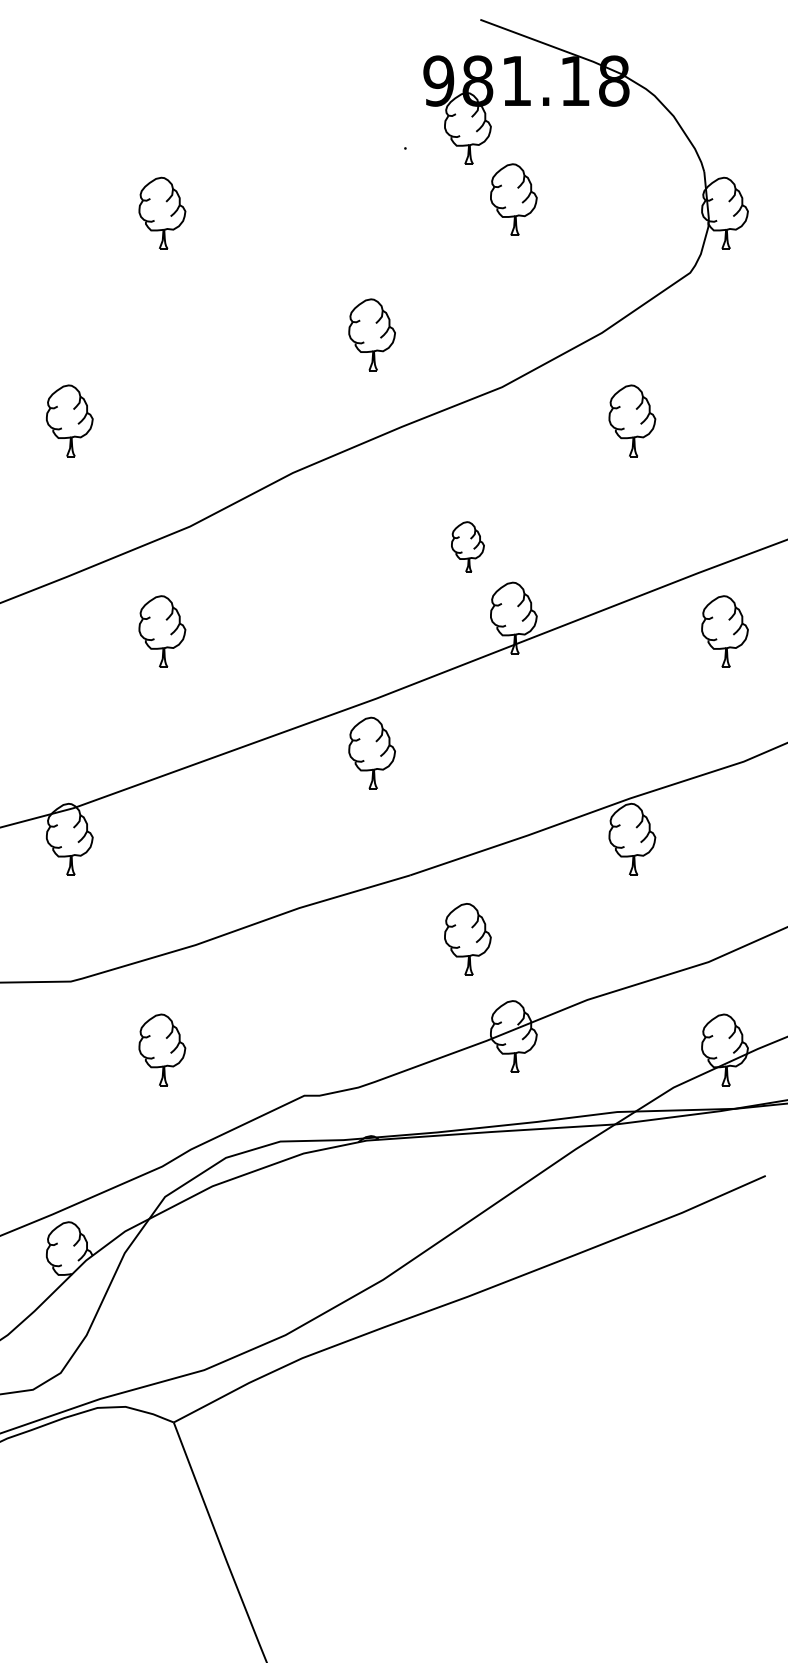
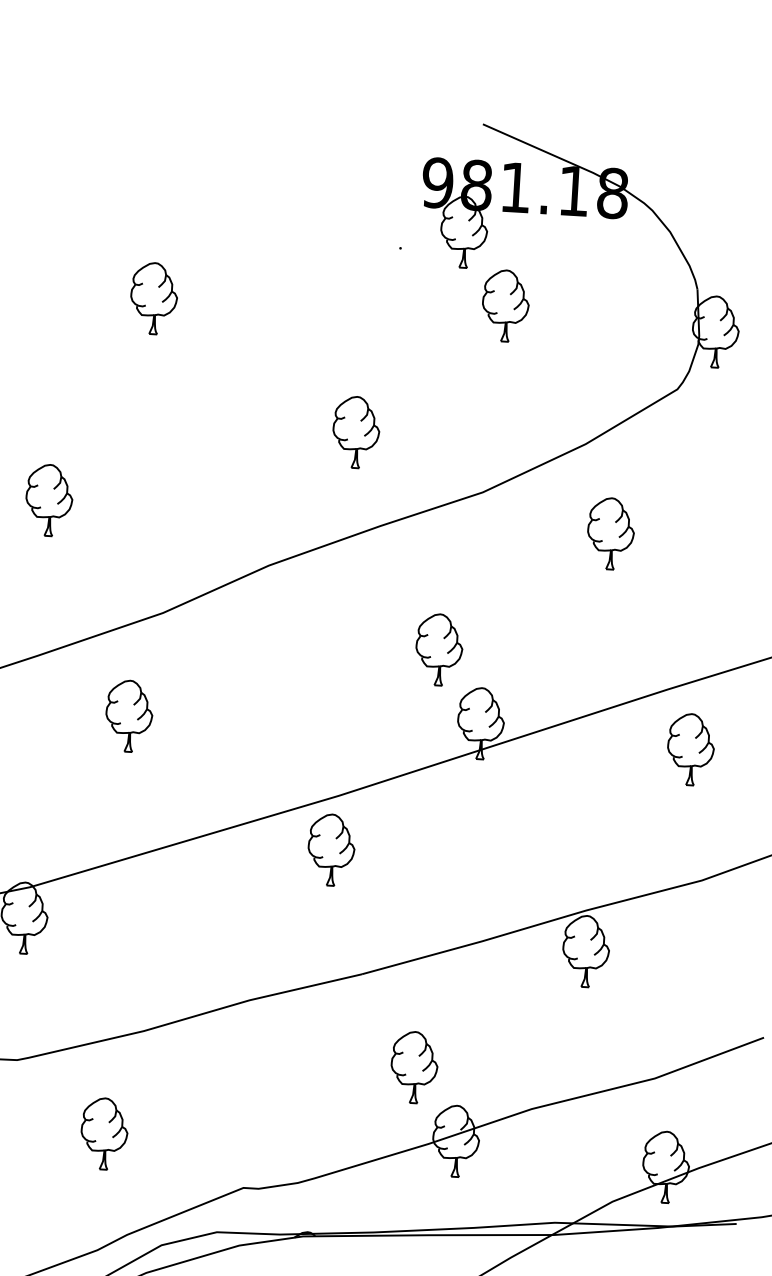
part: (467, 546) -> (438, 649), size x1.43
part: (467, 939) -> (414, 1067), moved

